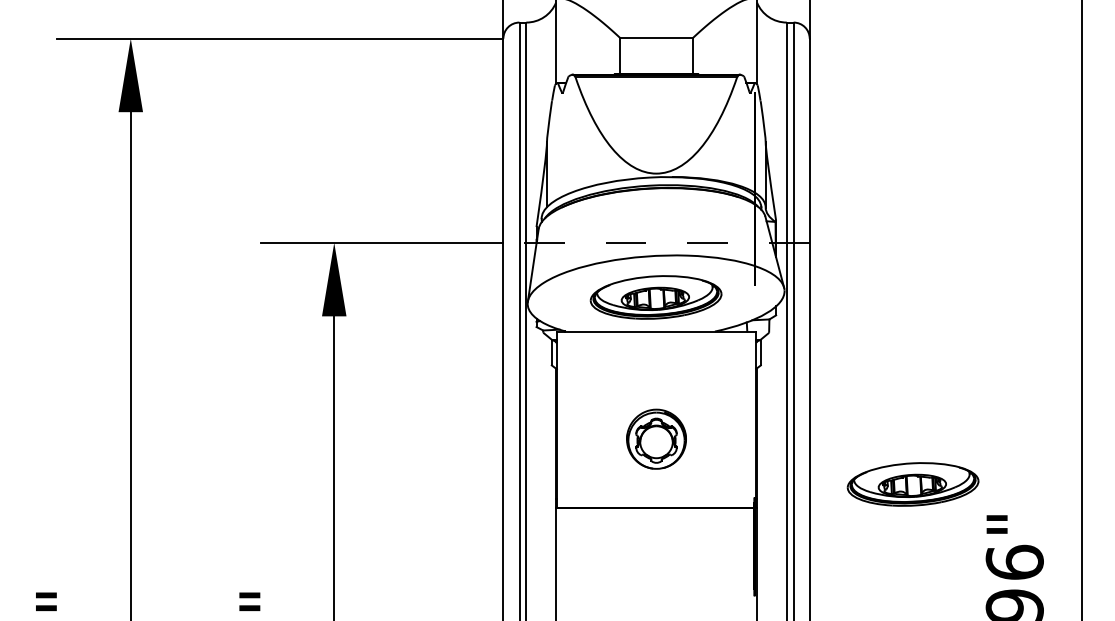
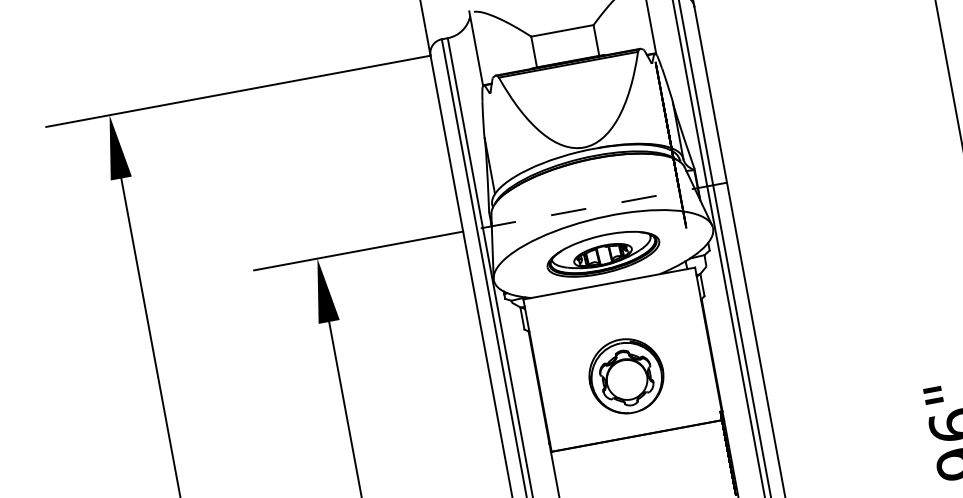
part: (656, 439) -> (626, 376), size x1.43
part: (912, 484) -> (854, 374), removed

